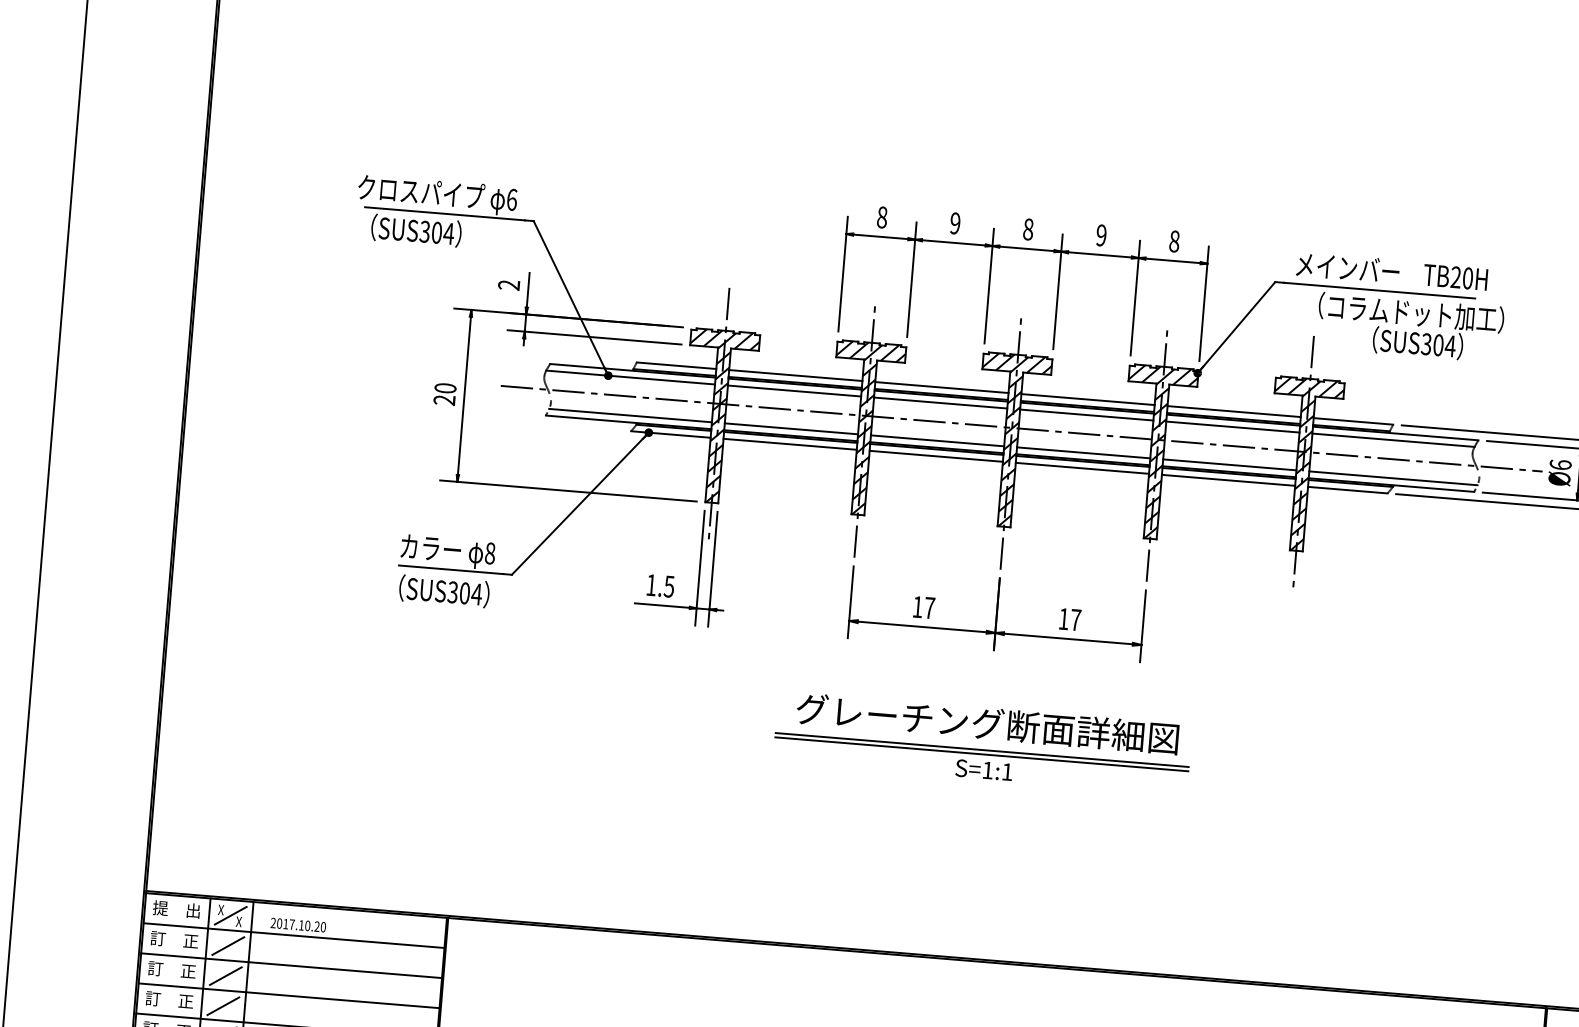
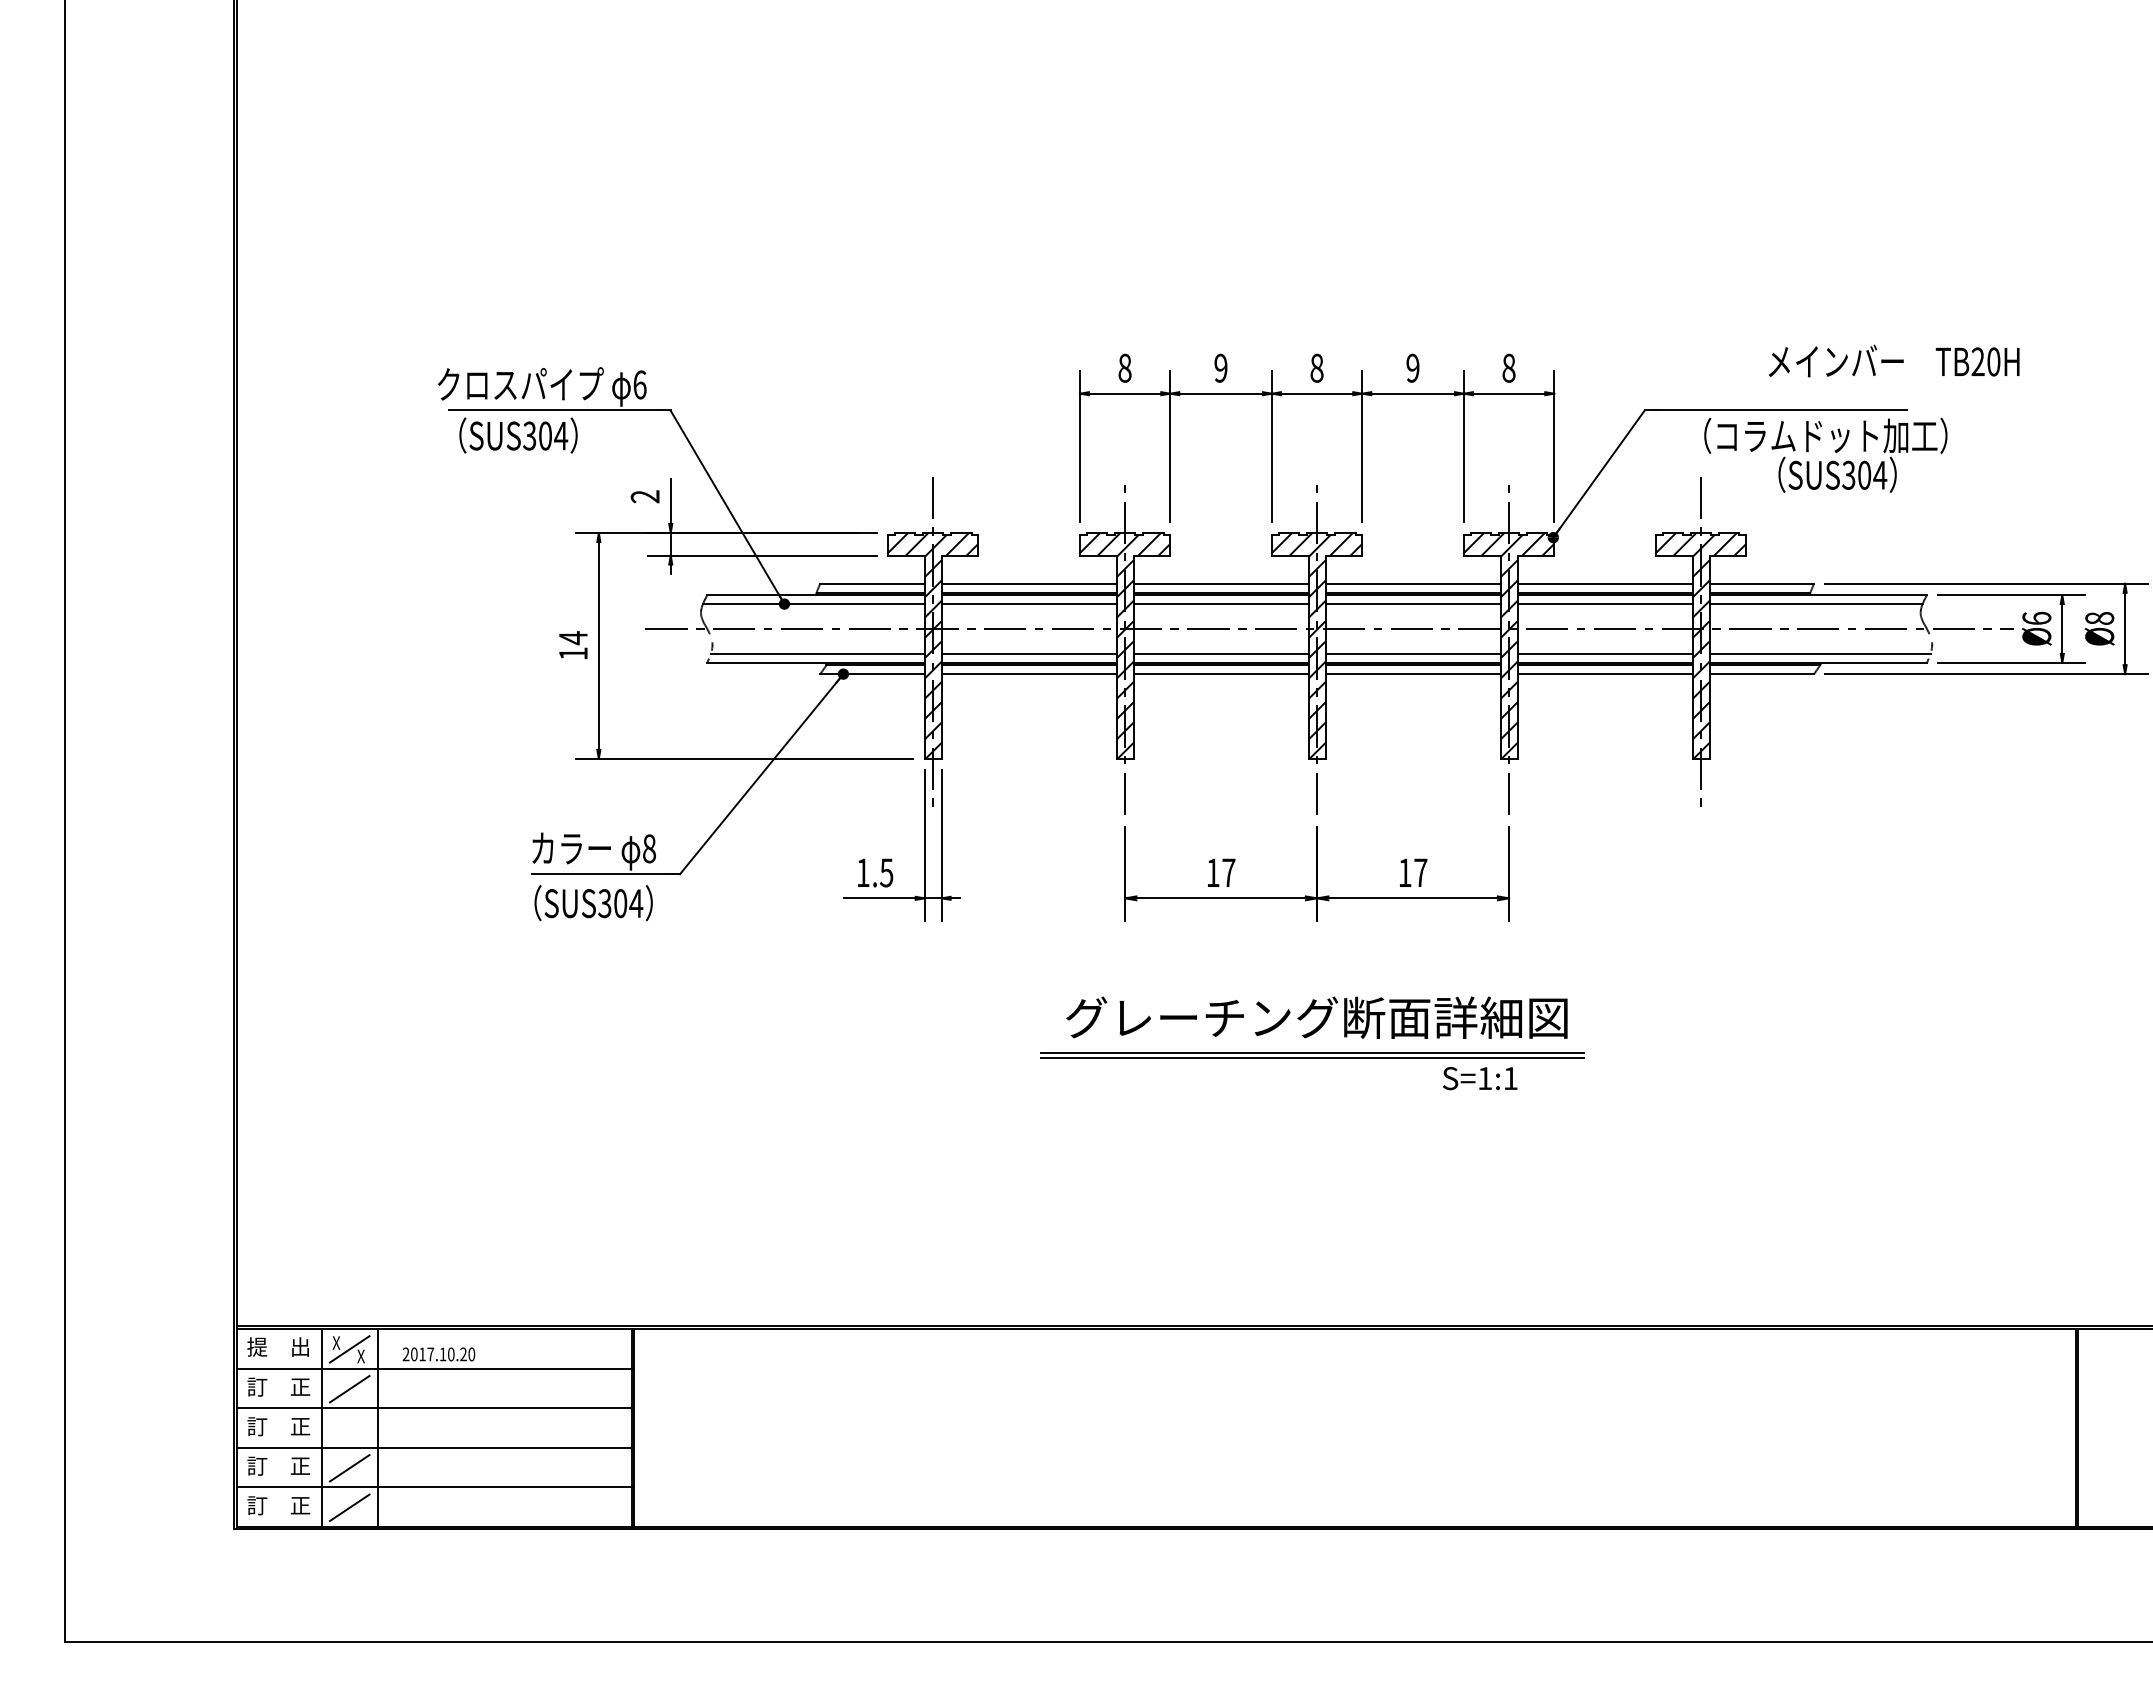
text: (1392, 271) -> (1894, 360), moved
text: (444, 393) -> (572, 645), 20 -> 14
text: (984, 770) -> (1480, 1078), moved
line: (225, 975) -> (349, 1428), removed

